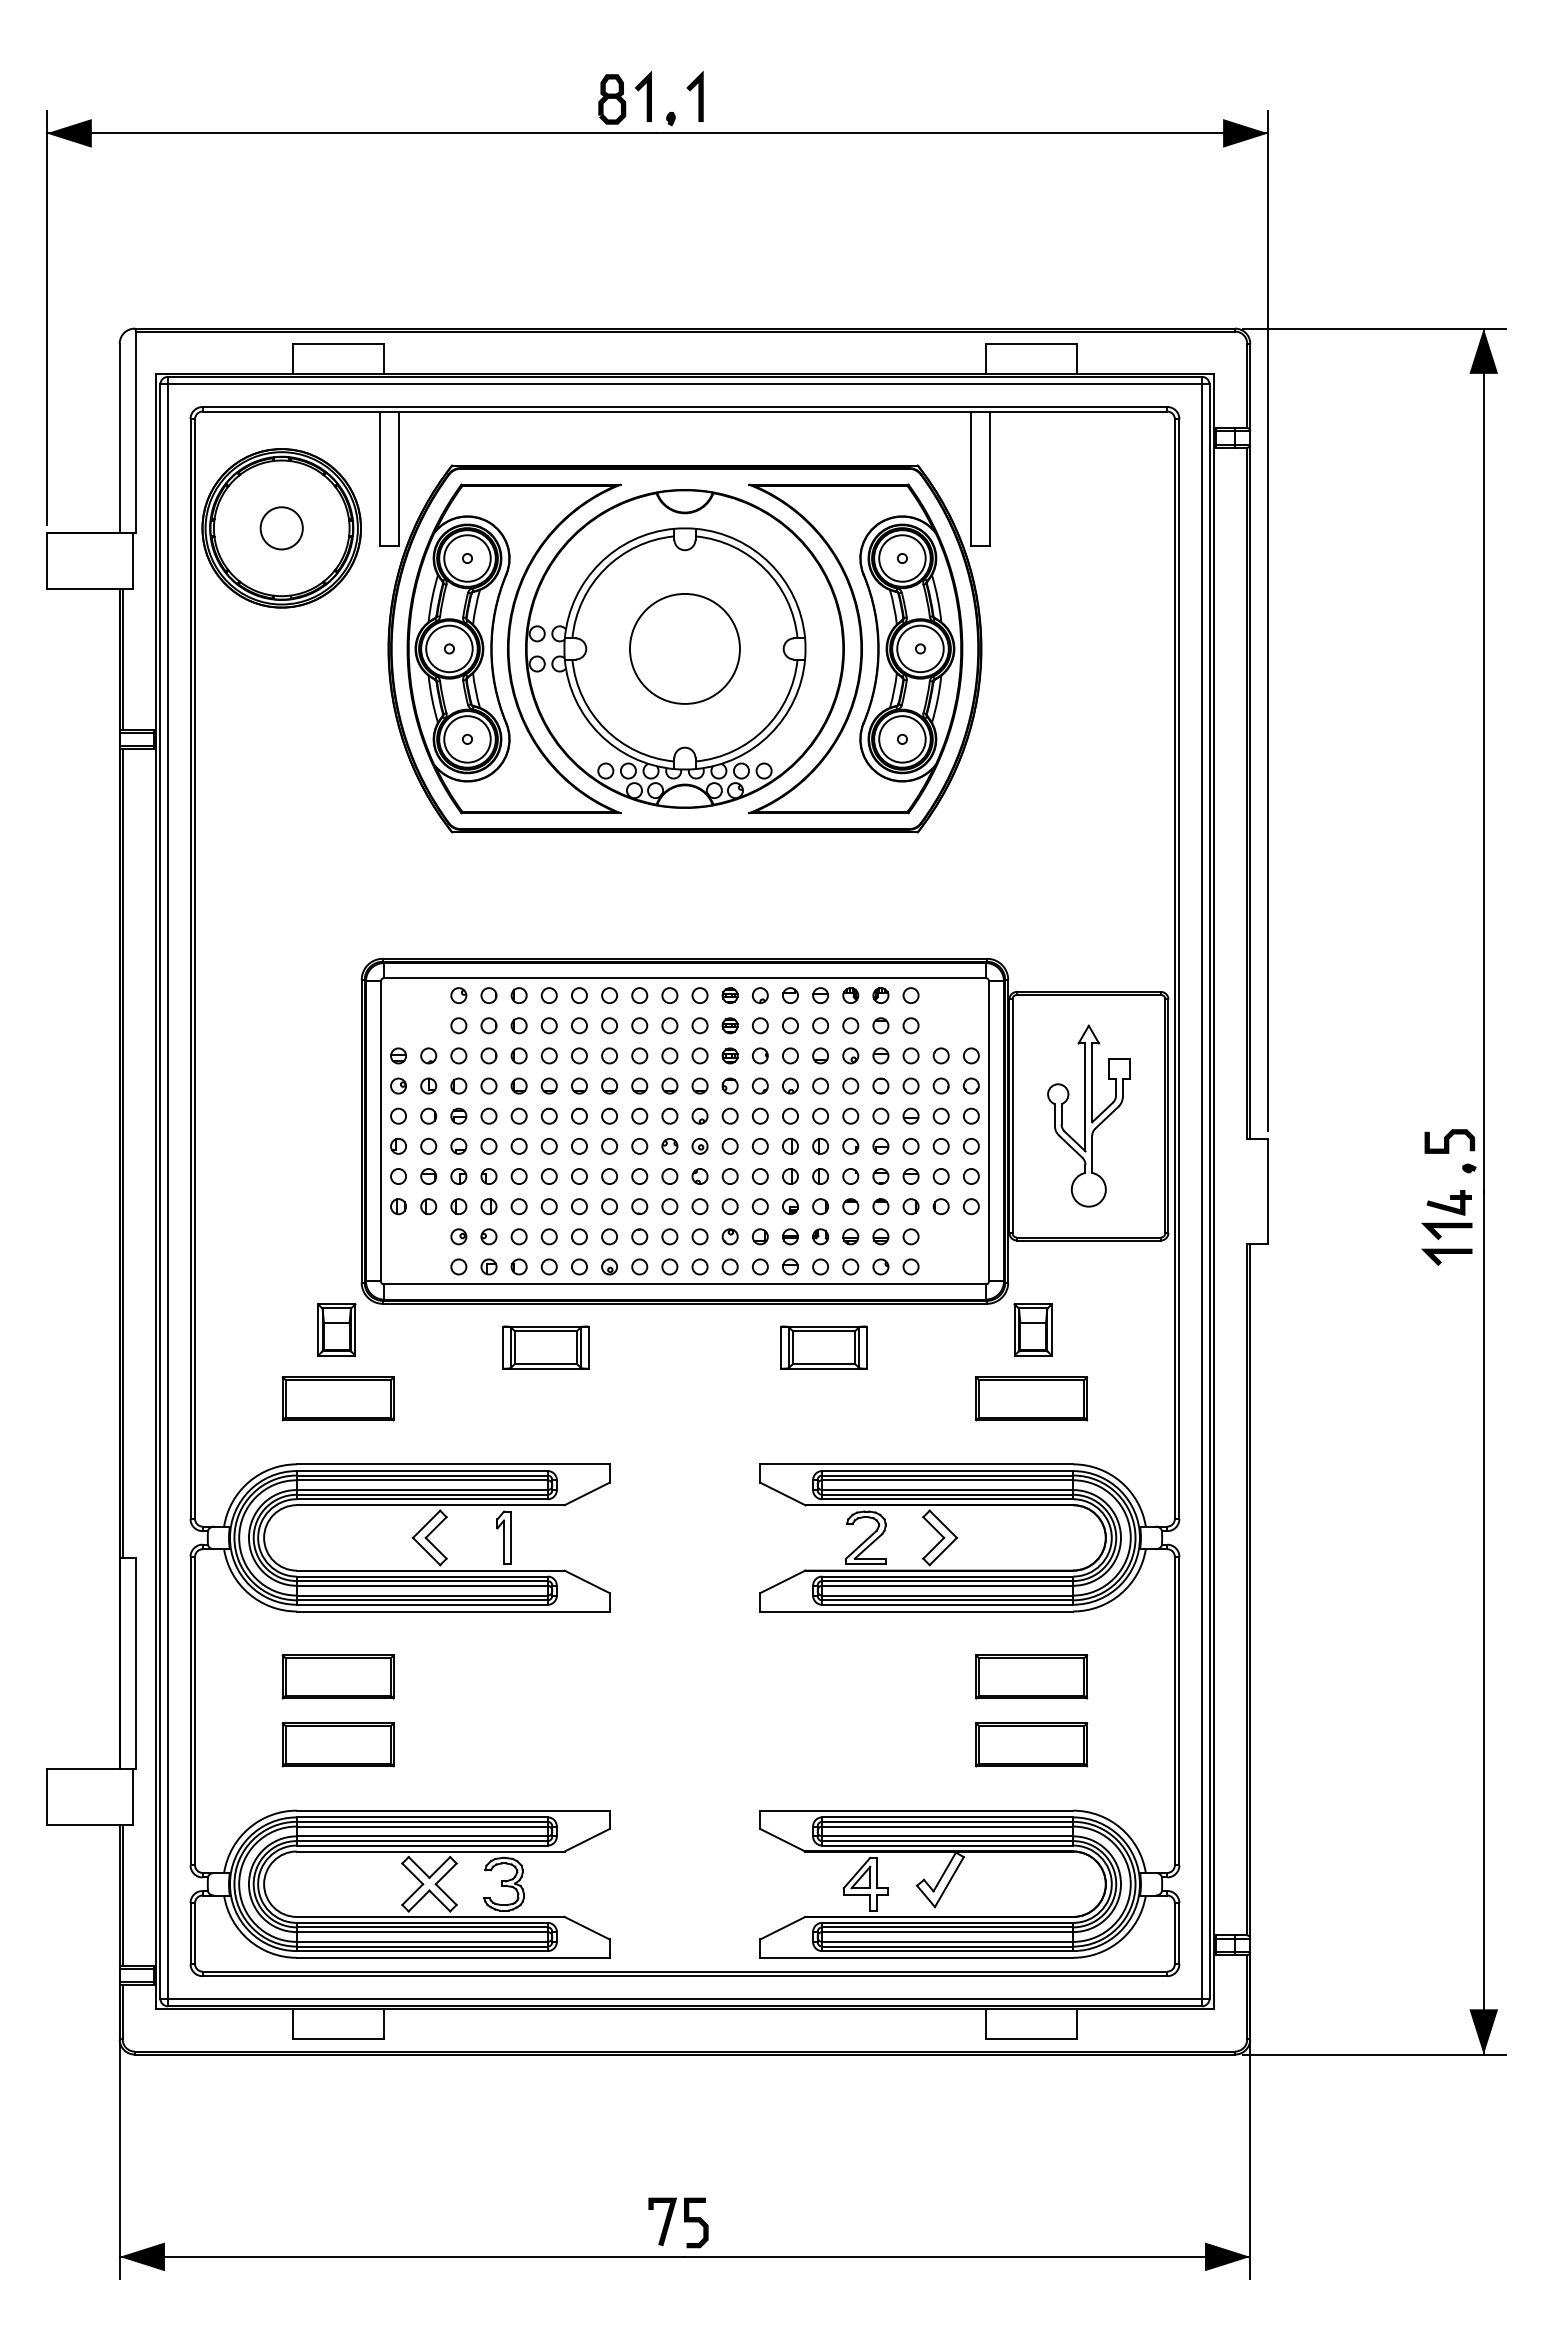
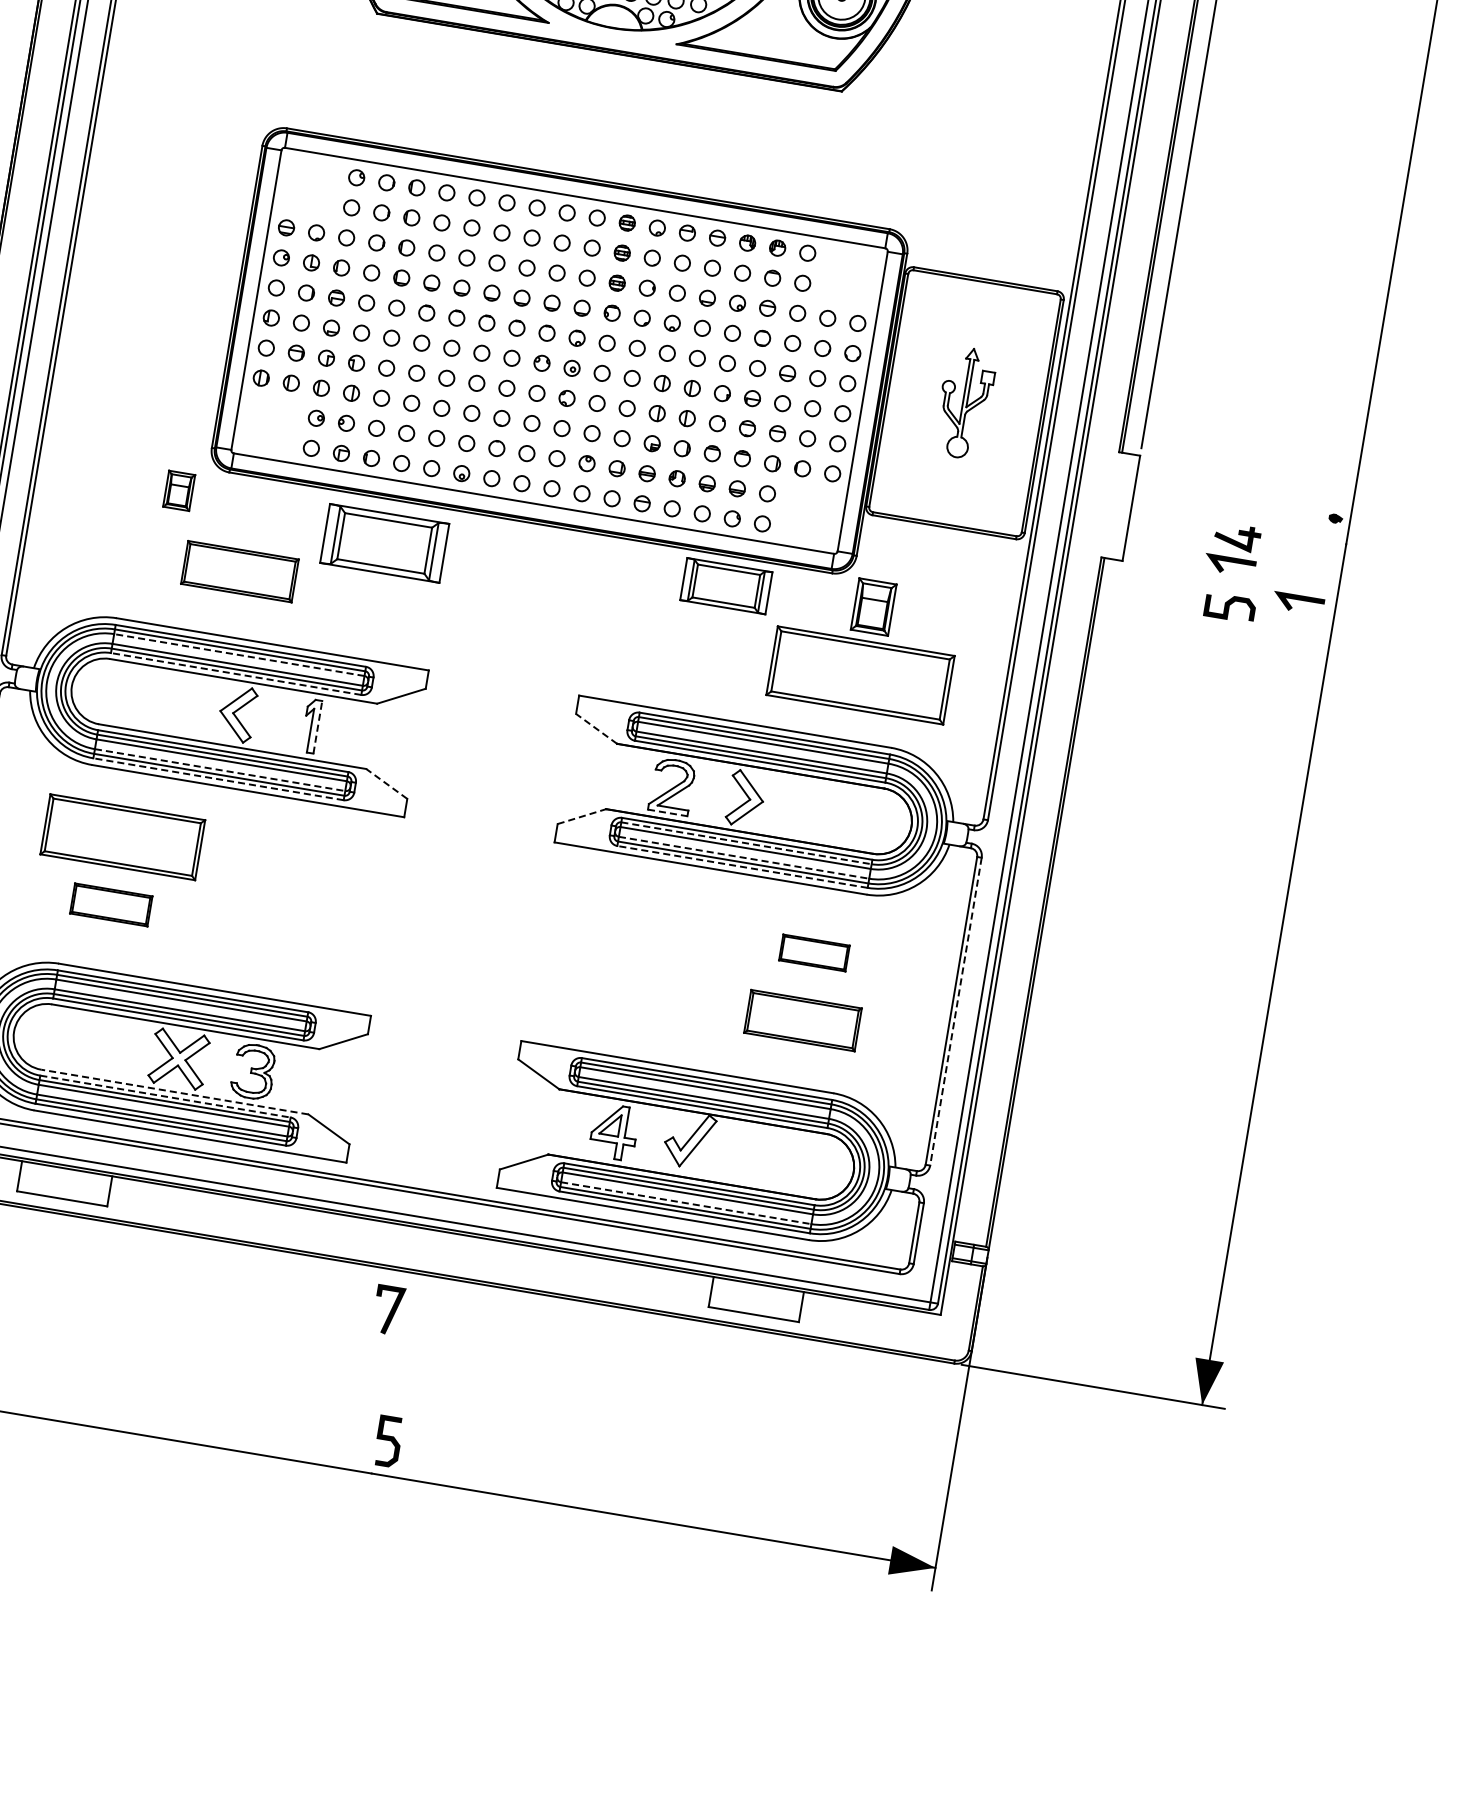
part: (1088, 1115) -> (964, 402), size x0.6
curve: (1449, 1141) -> (1229, 607), moved
part: (1446, 1214) -> (1232, 548), moved
part: (336, 1329) -> (178, 490), size x0.7
part: (545, 1347) -> (384, 543), size x1.4
part: (823, 1347) -> (725, 586), moved
part: (337, 1398) -> (239, 571), moved
part: (1031, 1398) -> (860, 675), size x1.6
line: (421, 1480) -> (238, 655), solid -> dashed
line: (782, 1493) -> (596, 728), solid -> dashed
line: (421, 1499) -> (235, 674), solid -> dashed
line: (510, 1537) -> (317, 726), solid -> dashed
line: (865, 1564) -> (667, 813), solid -> dashed
line: (586, 1581) -> (386, 783), solid -> dashed
line: (783, 1581) -> (582, 816), solid -> dashed
line: (948, 1581) -> (747, 843), solid -> dashed
line: (422, 1595) -> (220, 770), solid -> dashed
line: (948, 1595) -> (744, 857), solid -> dashed
line: (421, 1604) -> (217, 778), solid -> dashed
line: (947, 1604) -> (742, 866), solid -> dashed
part: (337, 1676) -> (121, 836), size x1.4
part: (1031, 1676) -> (814, 952), size x0.6
line: (1179, 1711) -> (955, 1012), solid -> dashed
part: (337, 1744) -> (110, 904), size x0.7
line: (430, 1916) -> (174, 1091), solid -> dashed
line: (422, 1922) -> (165, 1096), solid -> dashed
line: (948, 1941) -> (687, 1202), solid -> dashed
line: (664, 2222) -> (390, 1311), moved

